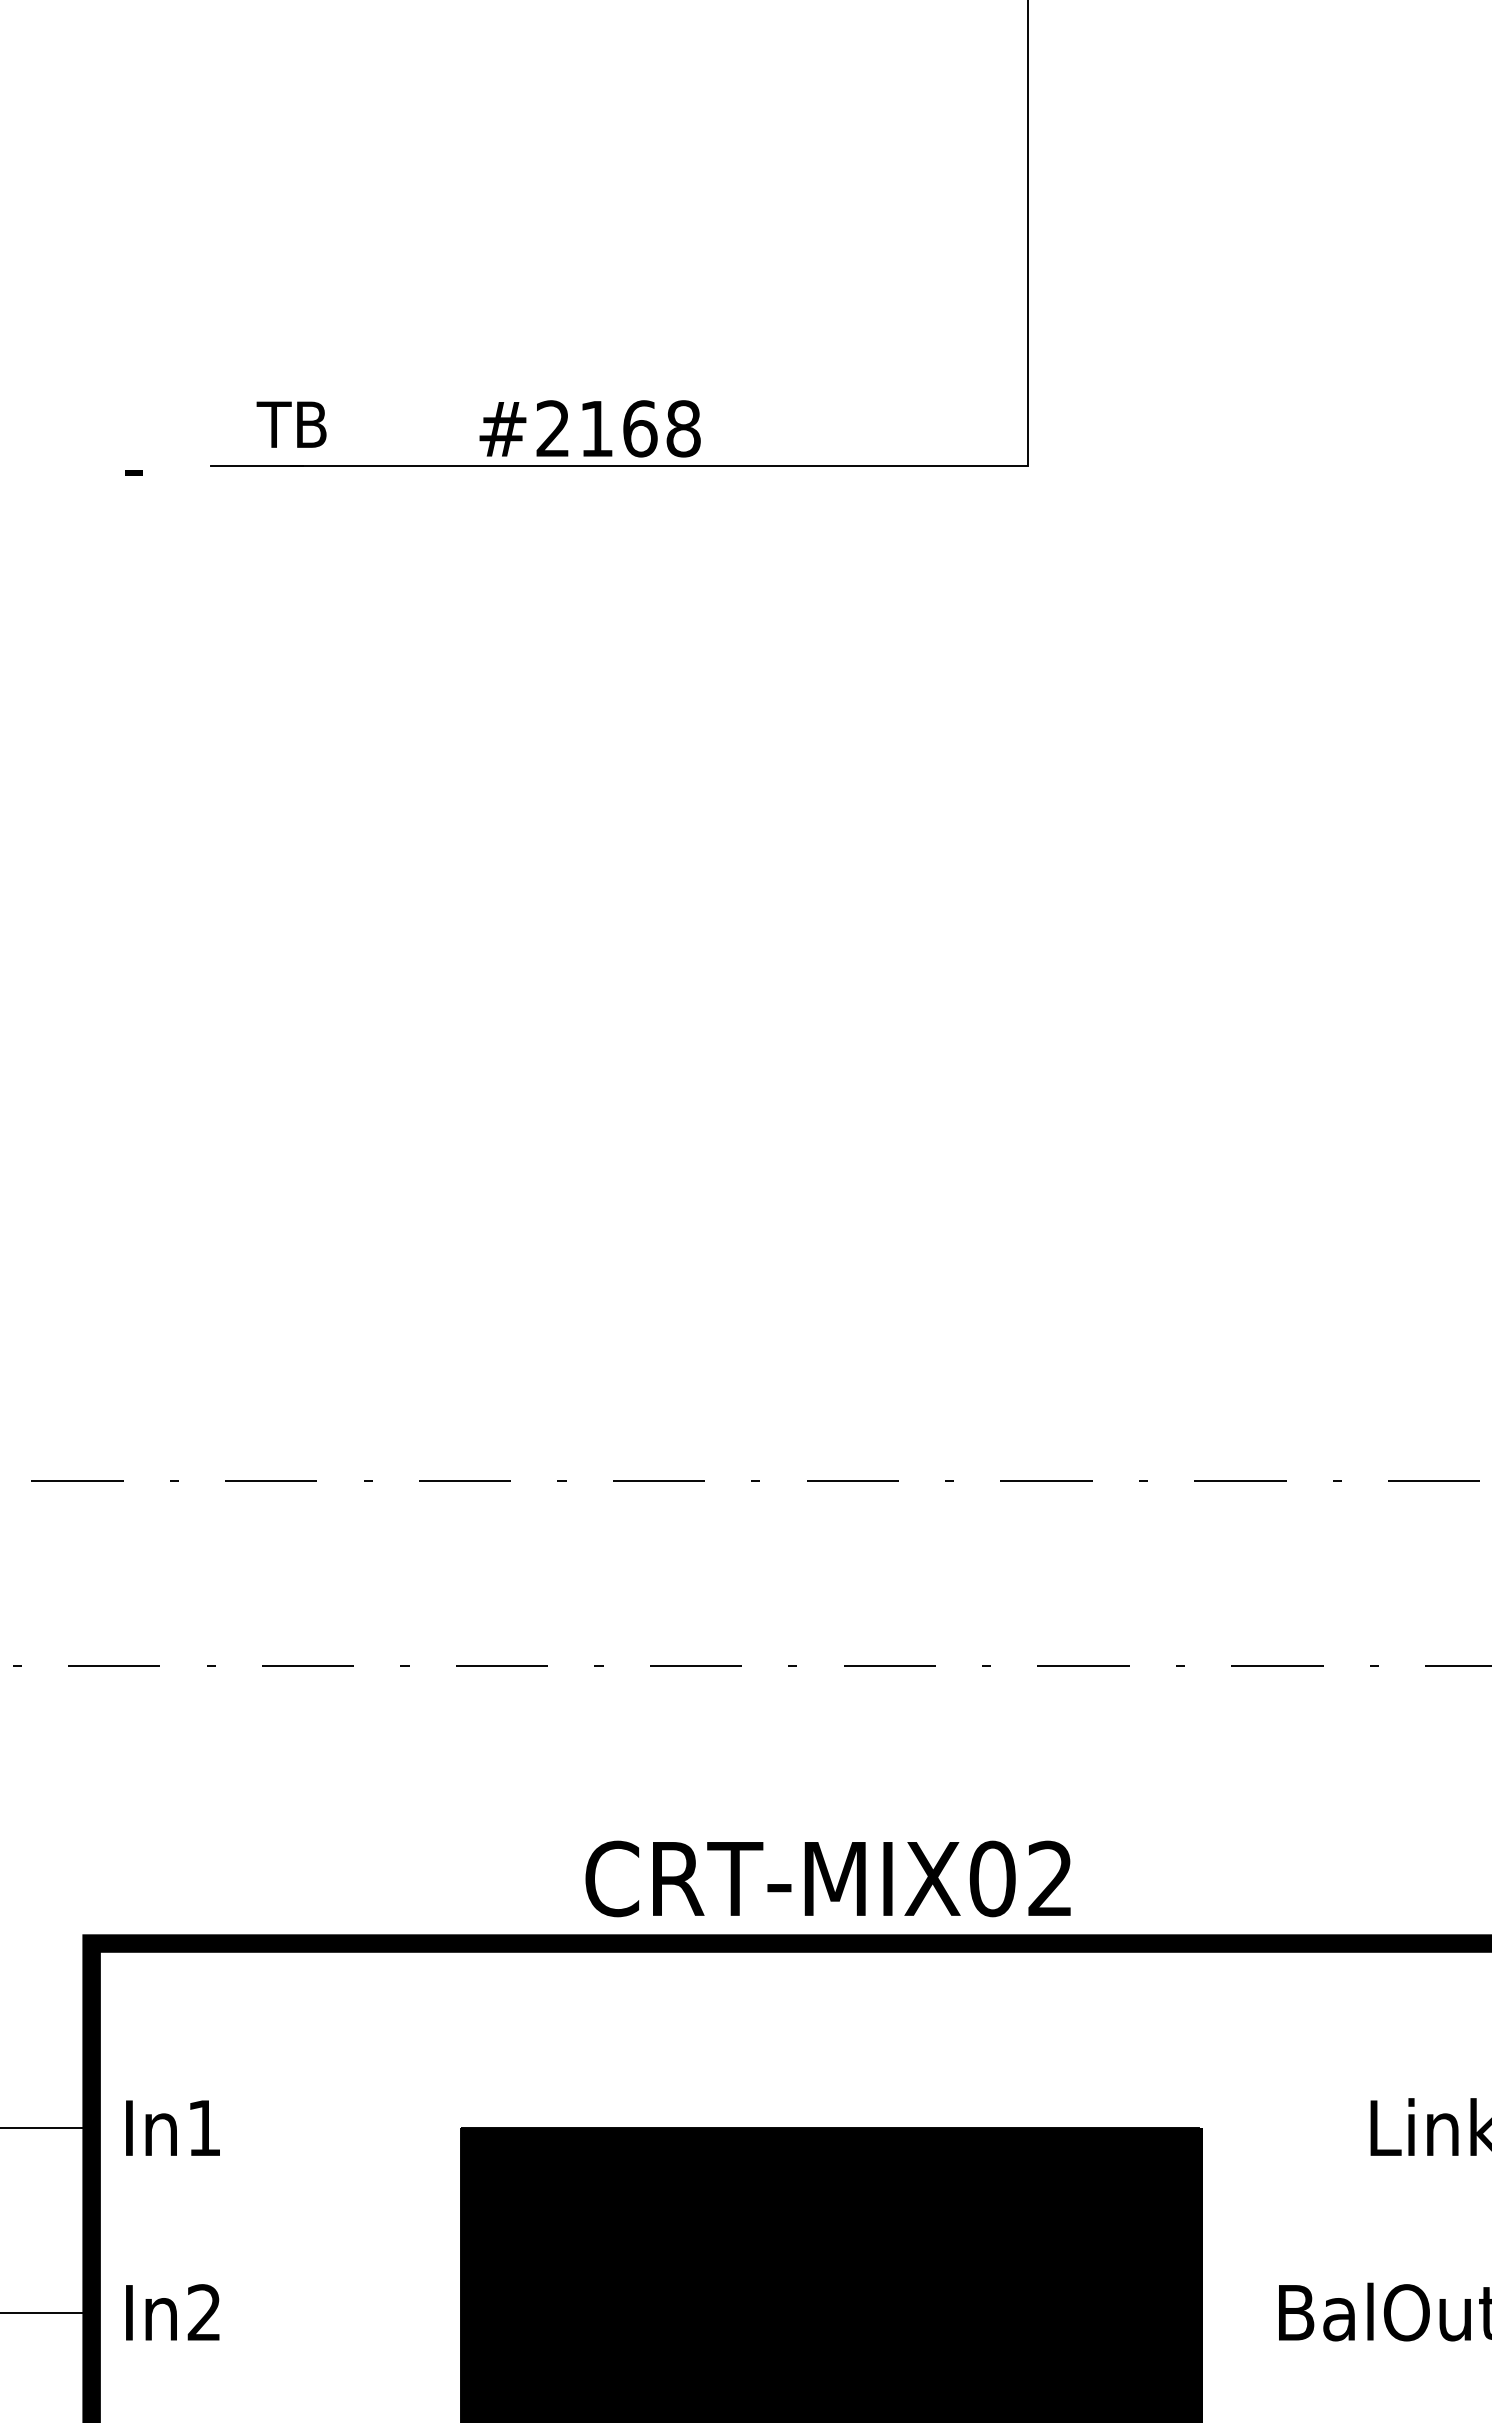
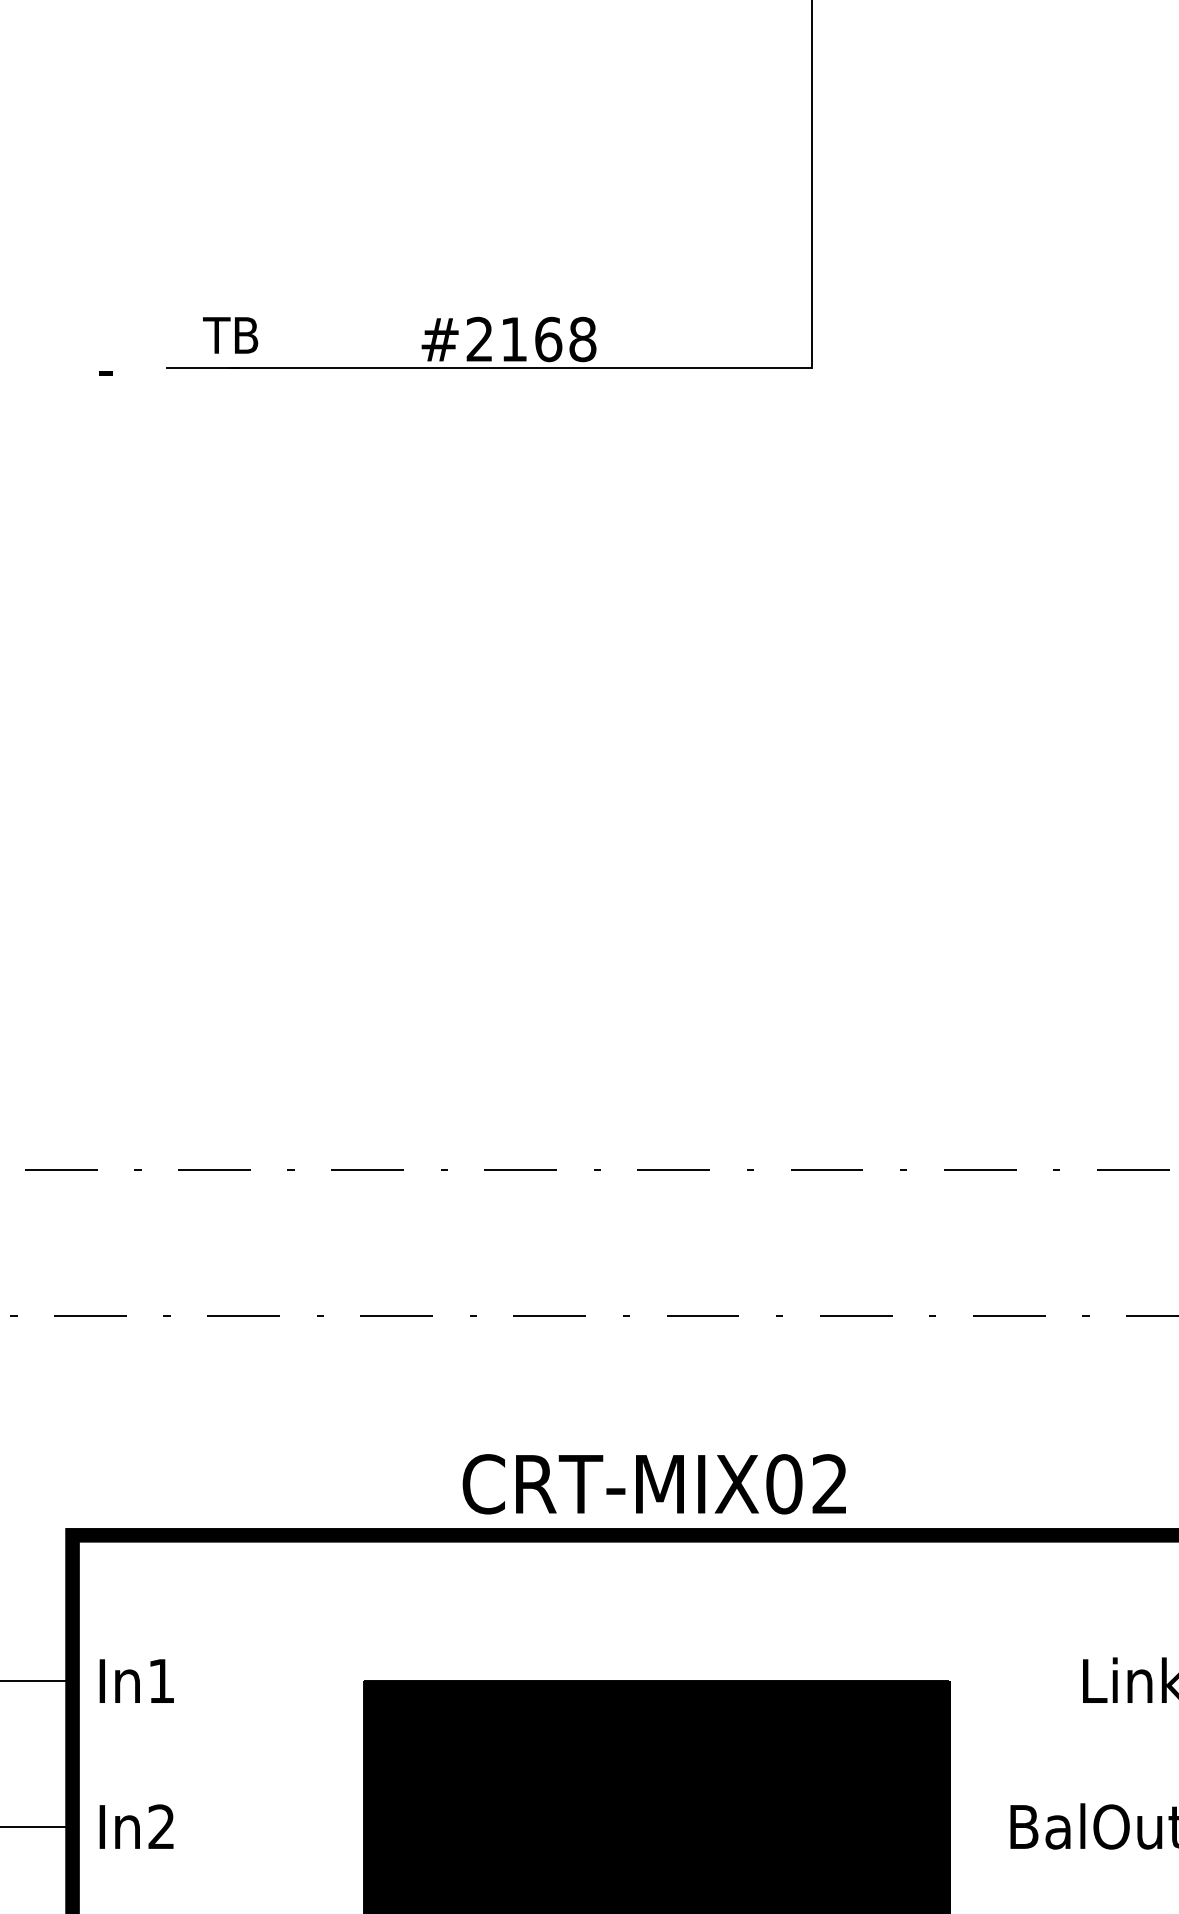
text: (589, 428) -> (508, 339), moved

